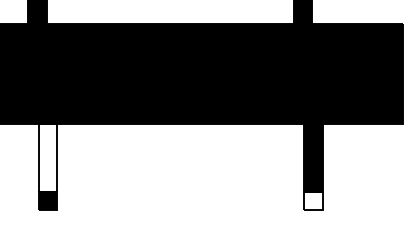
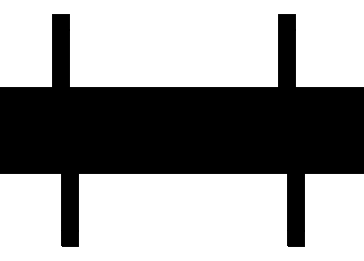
fill: (47, 158) -> (69, 202), added
fill: (312, 200) -> (295, 238), added

